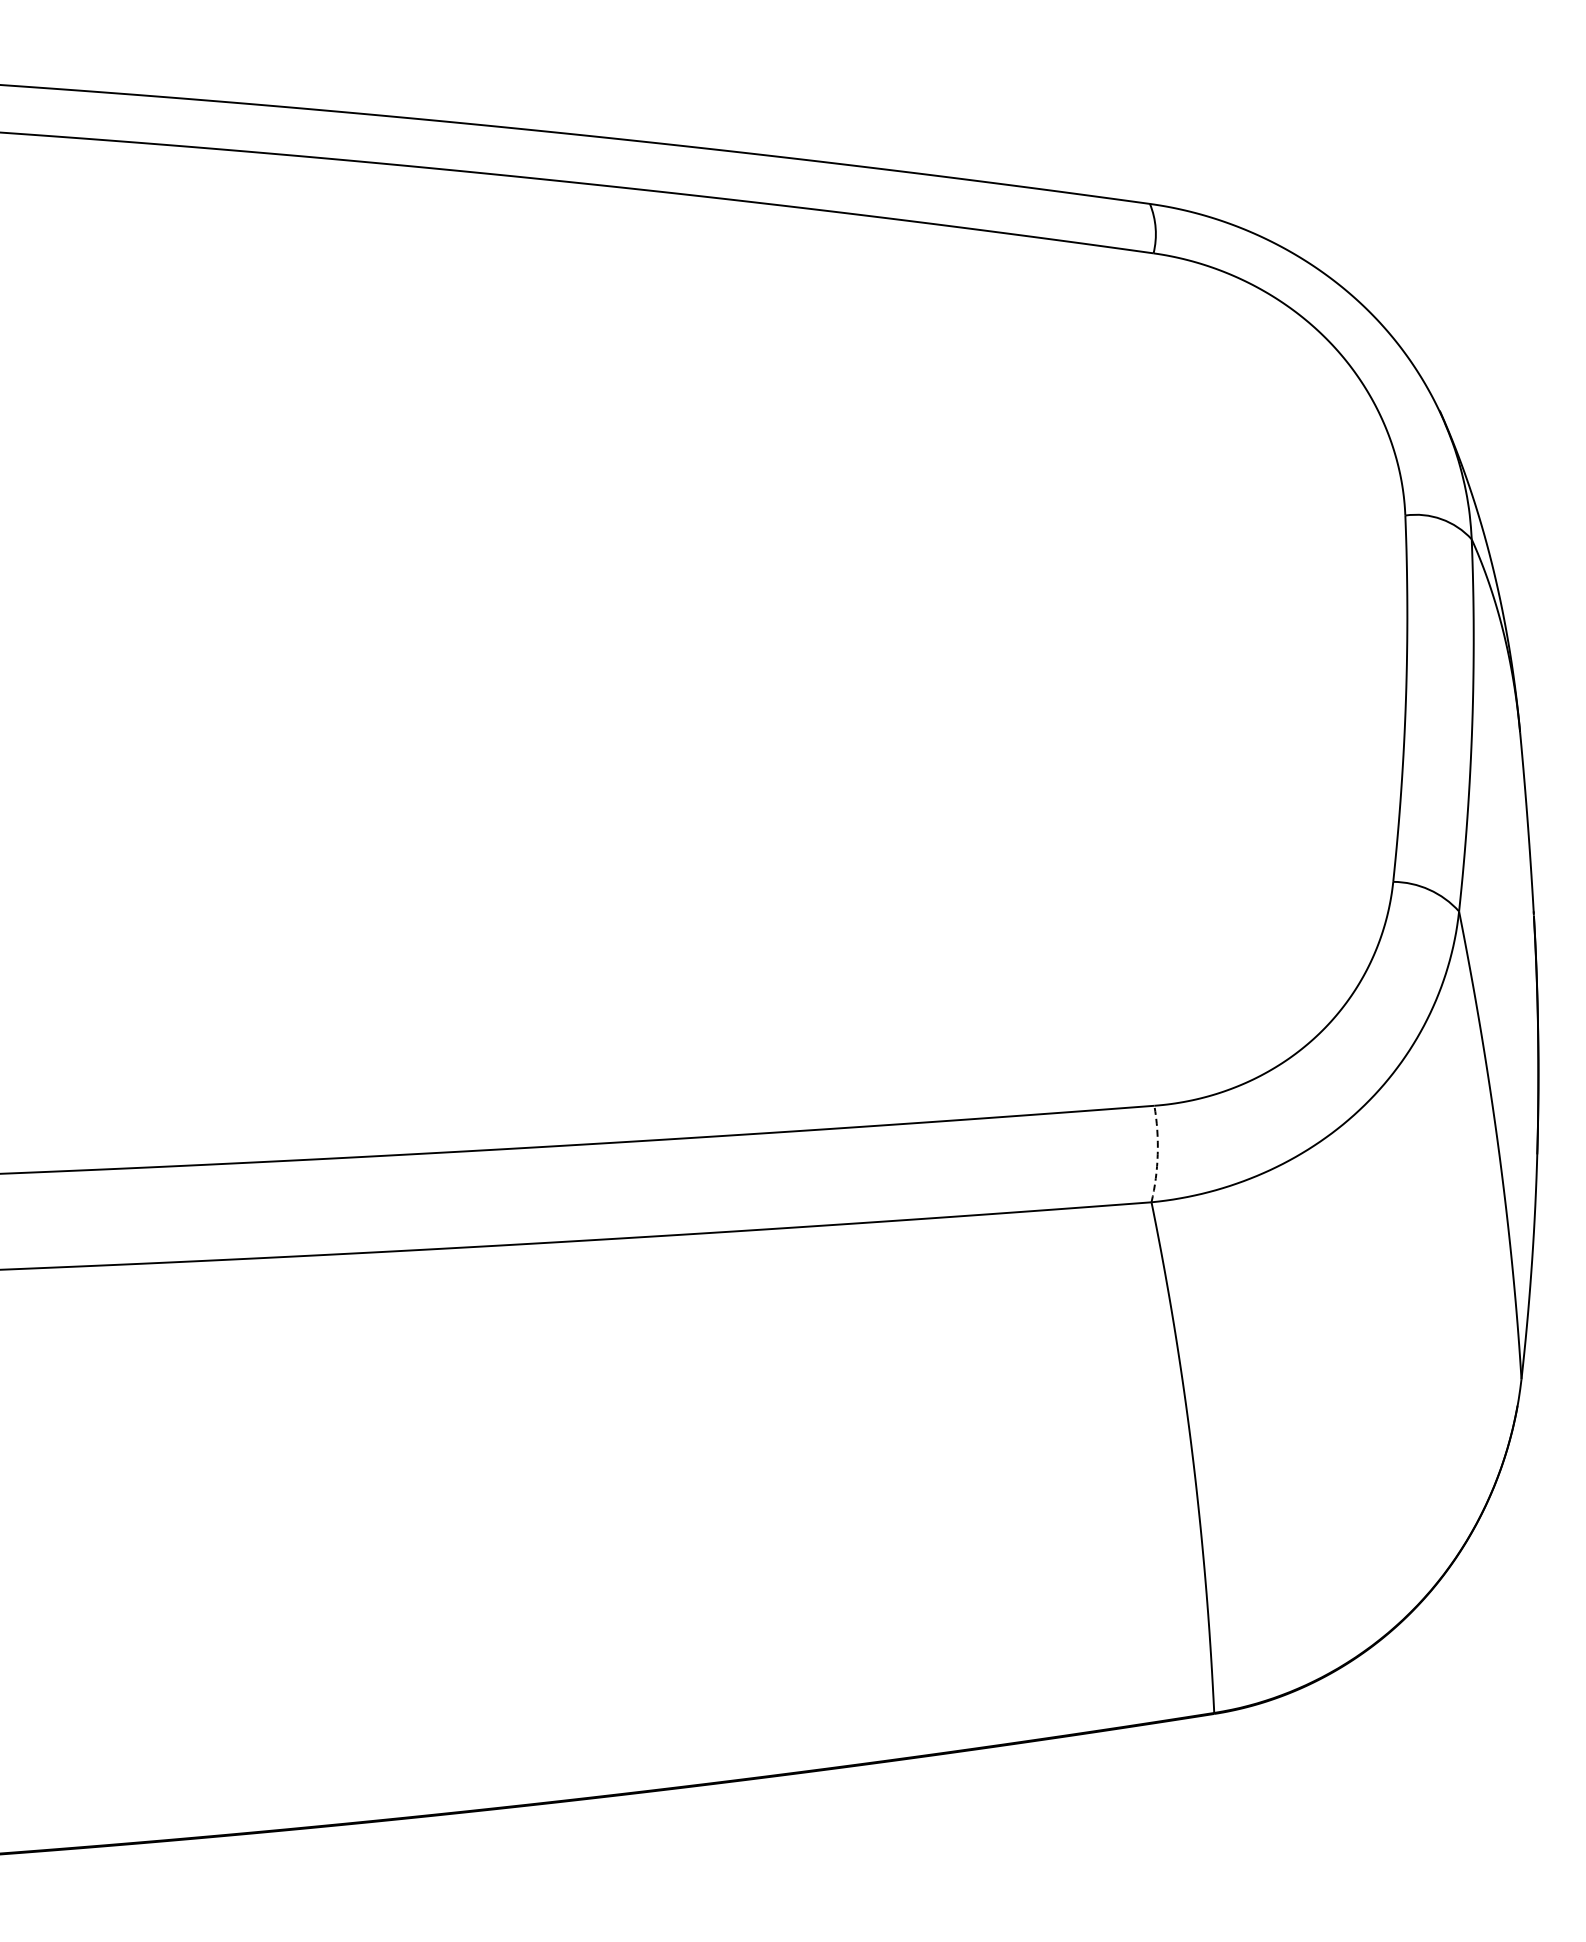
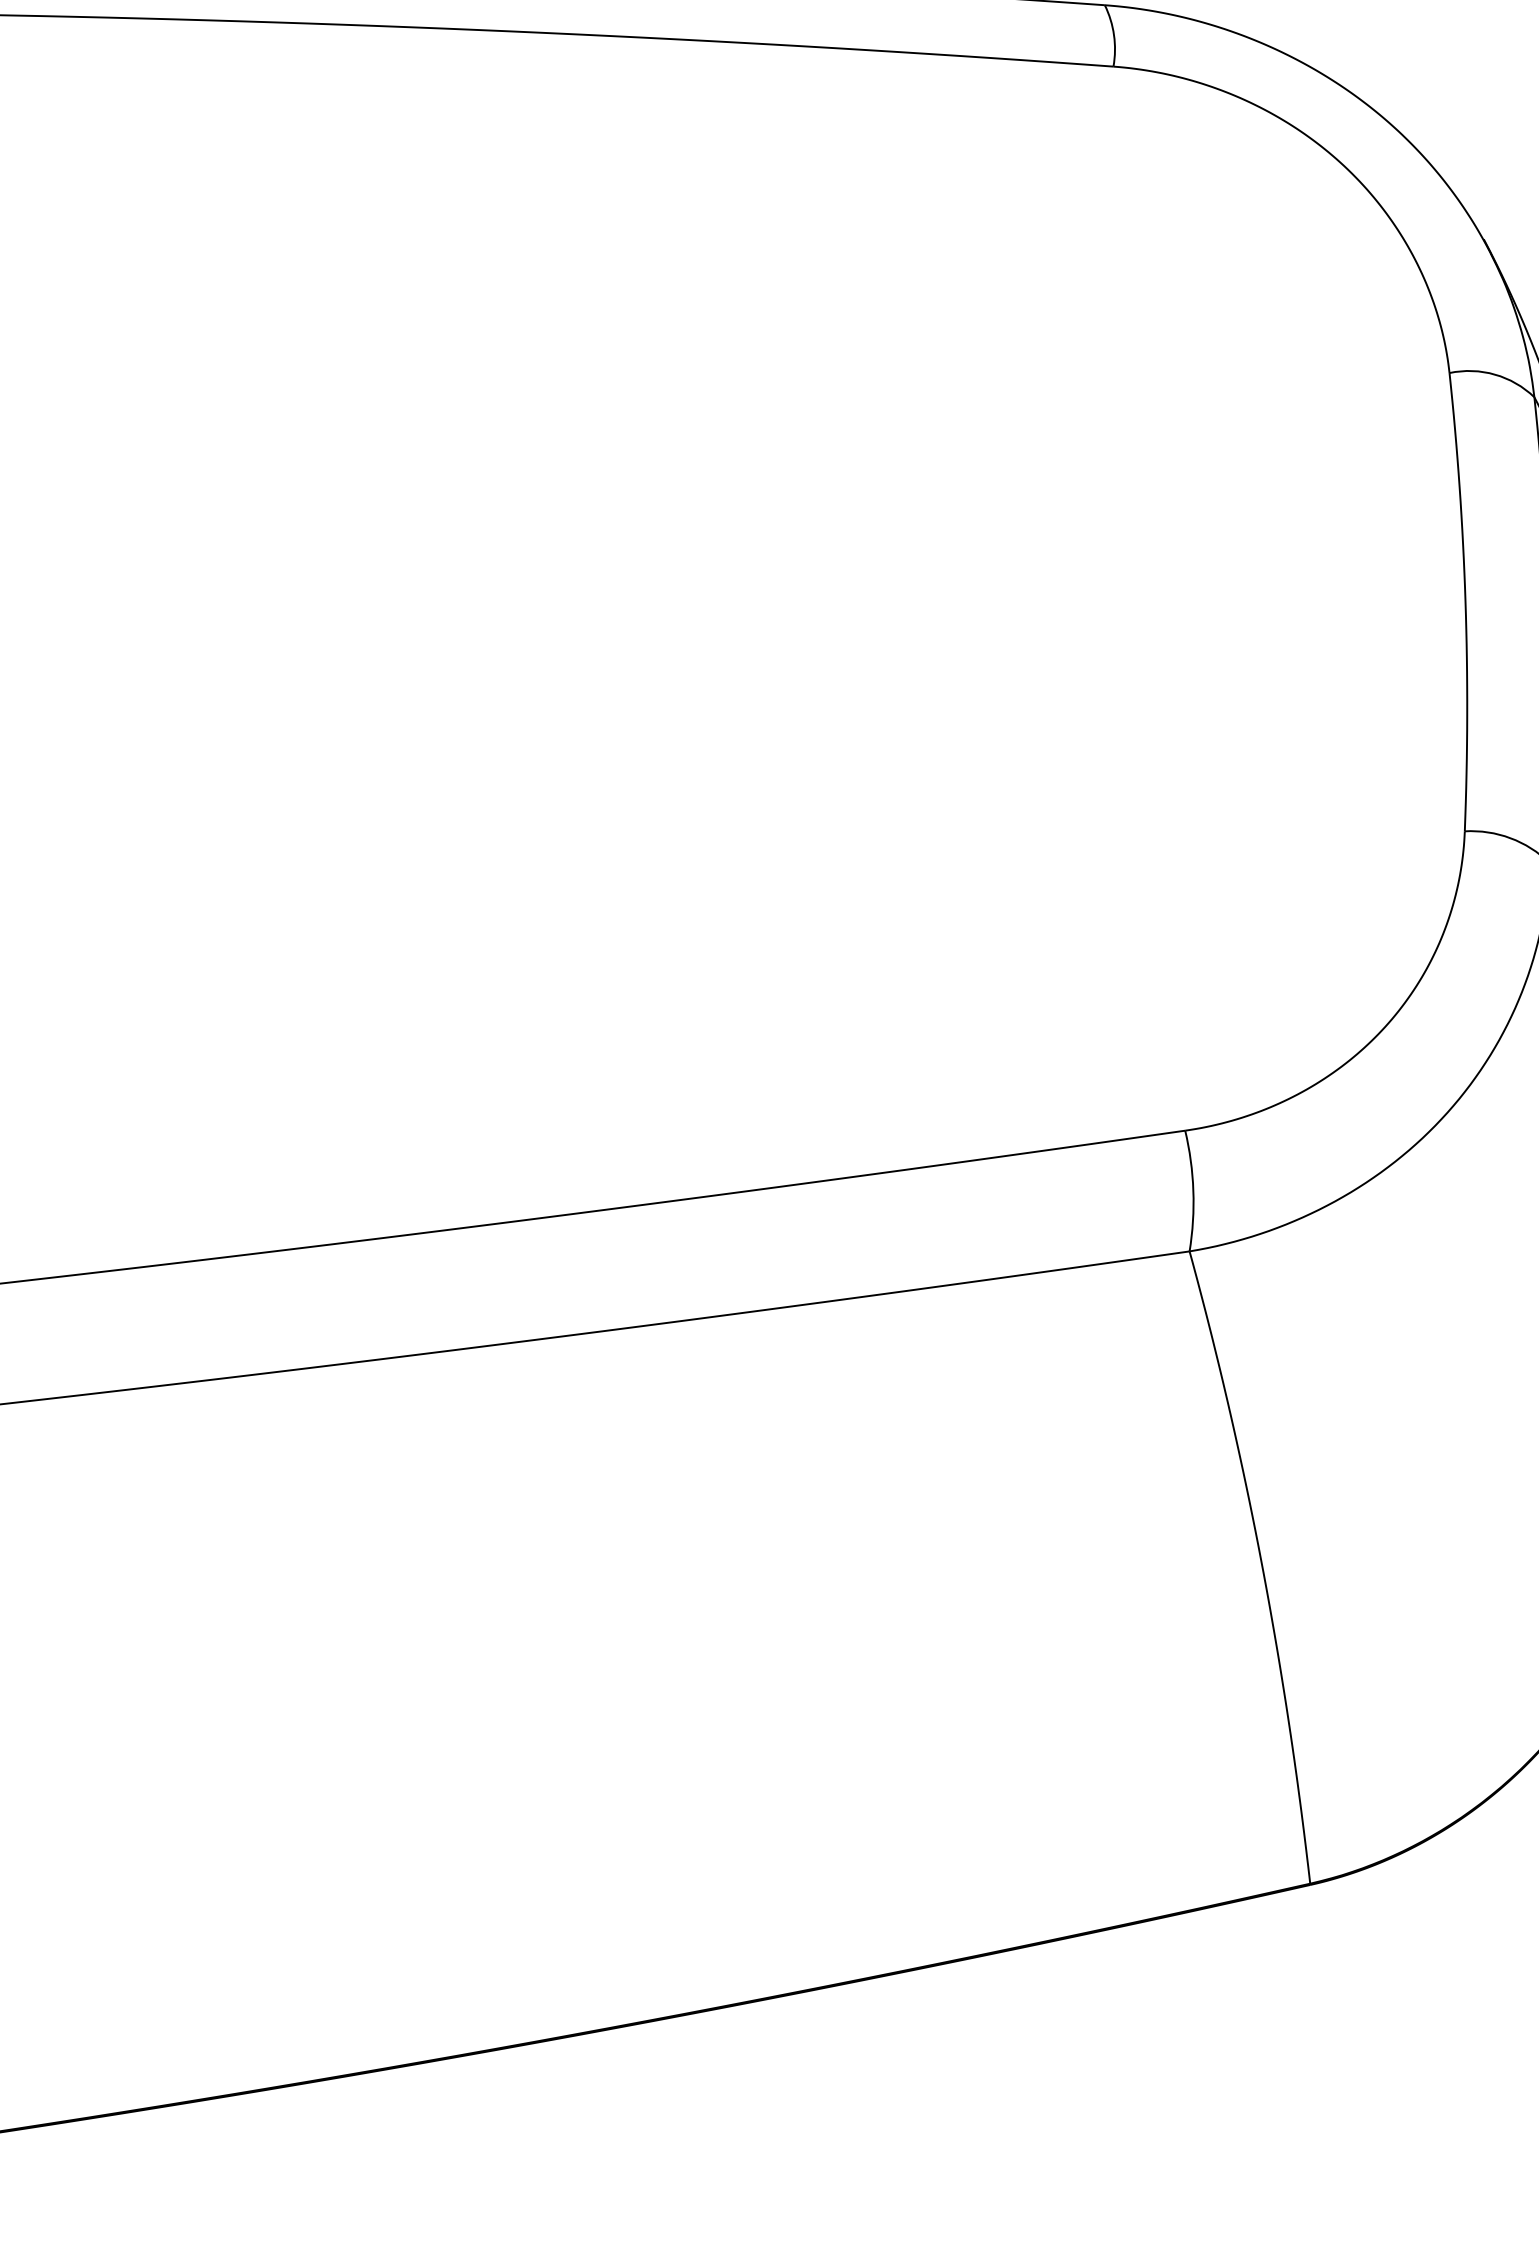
arc: (1157, 1154) -> (1193, 1191), dashed -> solid

